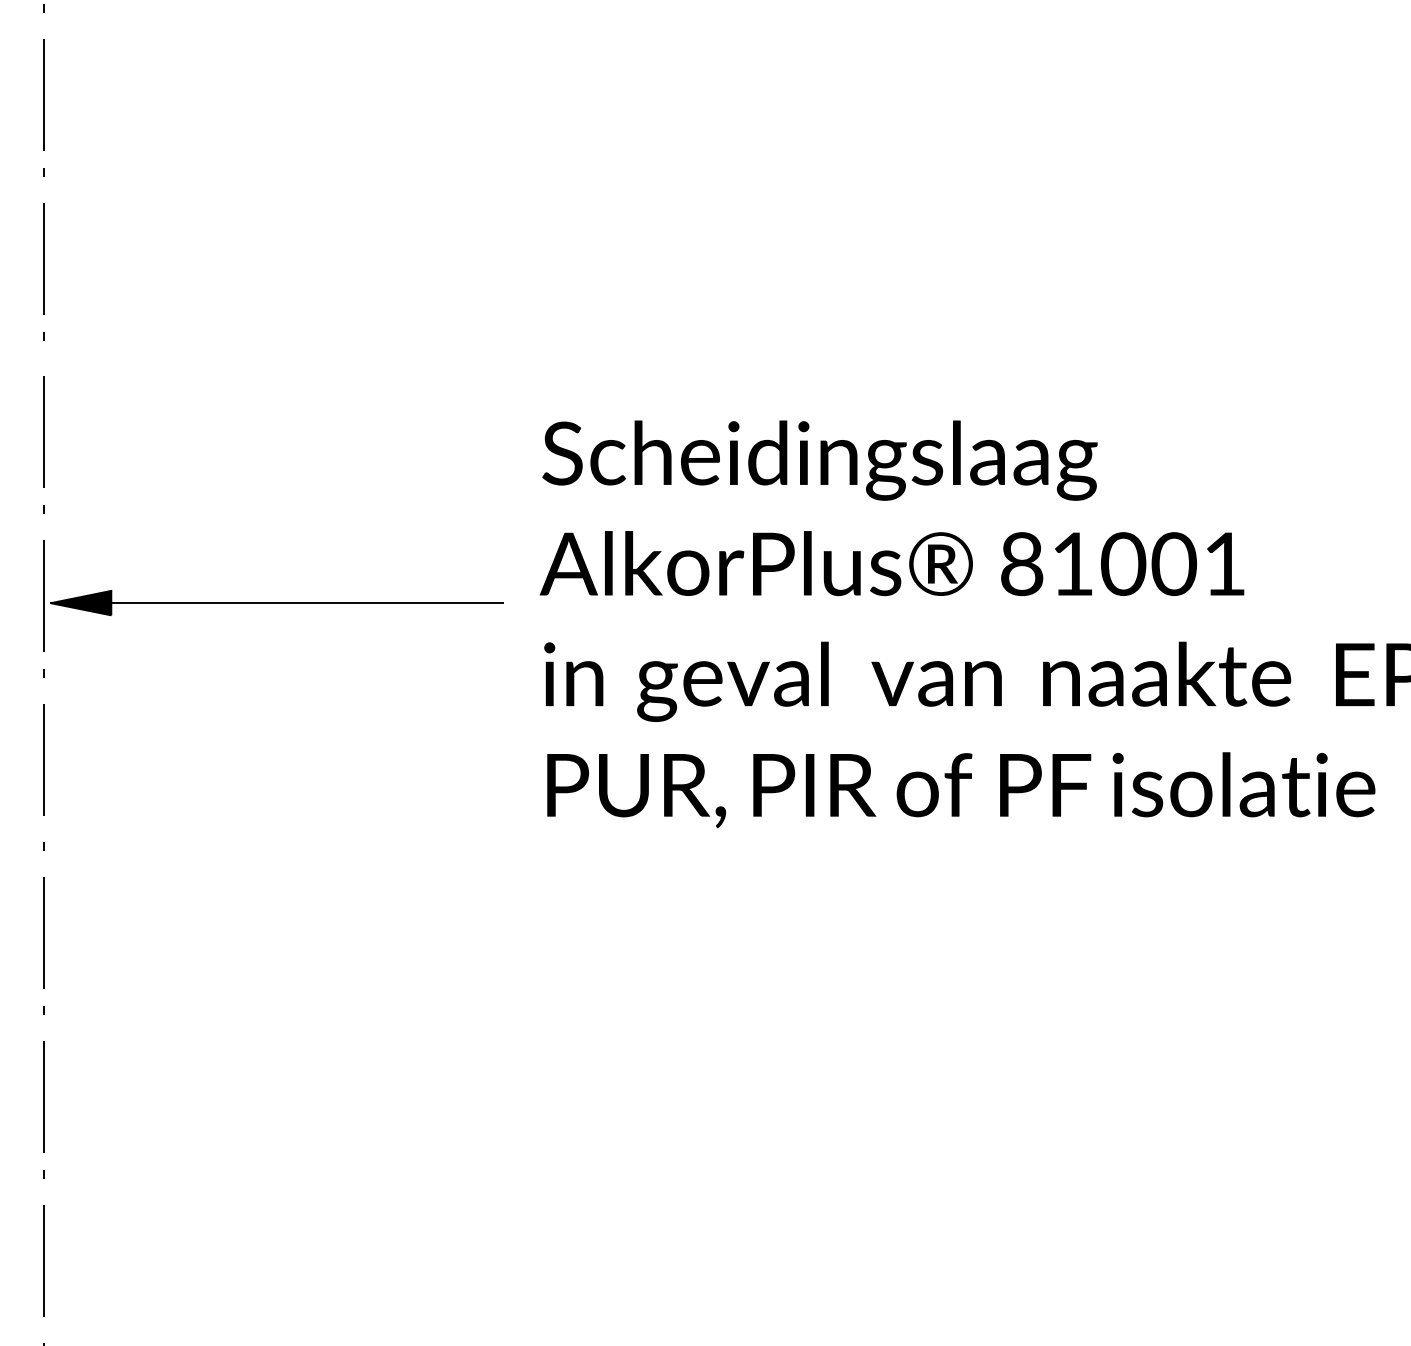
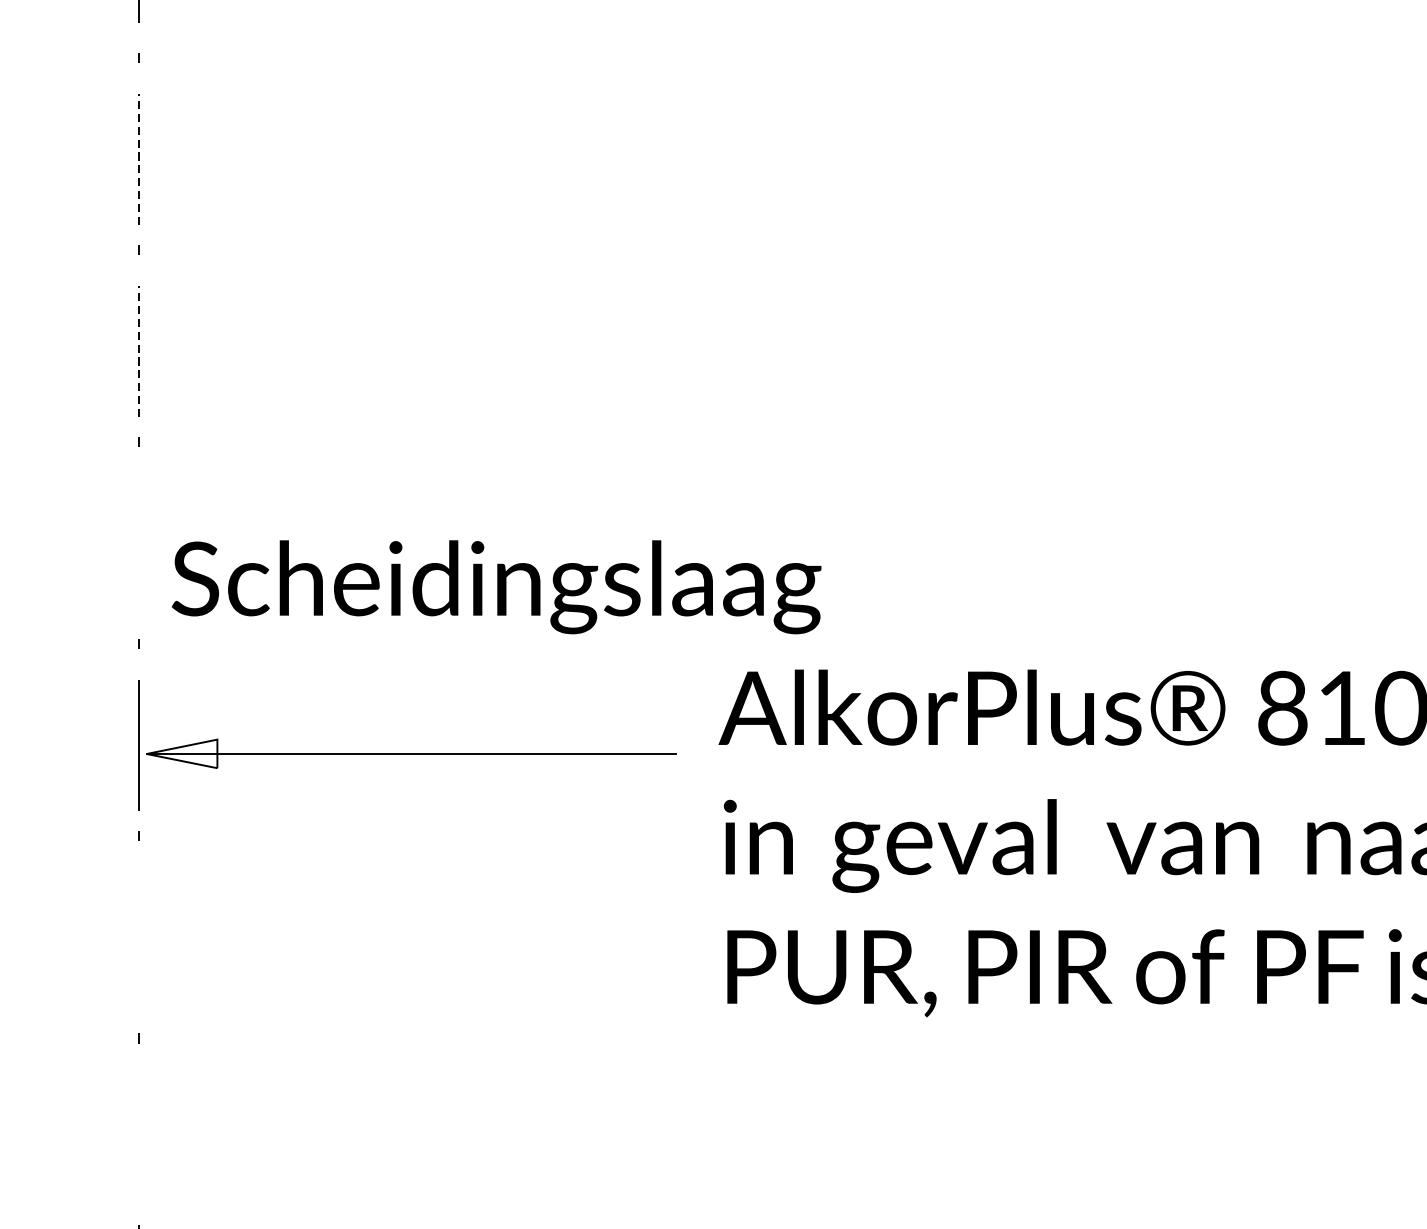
line: (44, 94) -> (139, 158), solid -> dashed
line: (44, 258) -> (139, 350), solid -> dashed
line: (43, 431) -> (138, 553), removed
text: (819, 460) -> (496, 587), moved
fill: (80, 602) -> (181, 753), removed
line: (43, 759) -> (138, 936), removed
line: (43, 932) -> (138, 1139), removed

